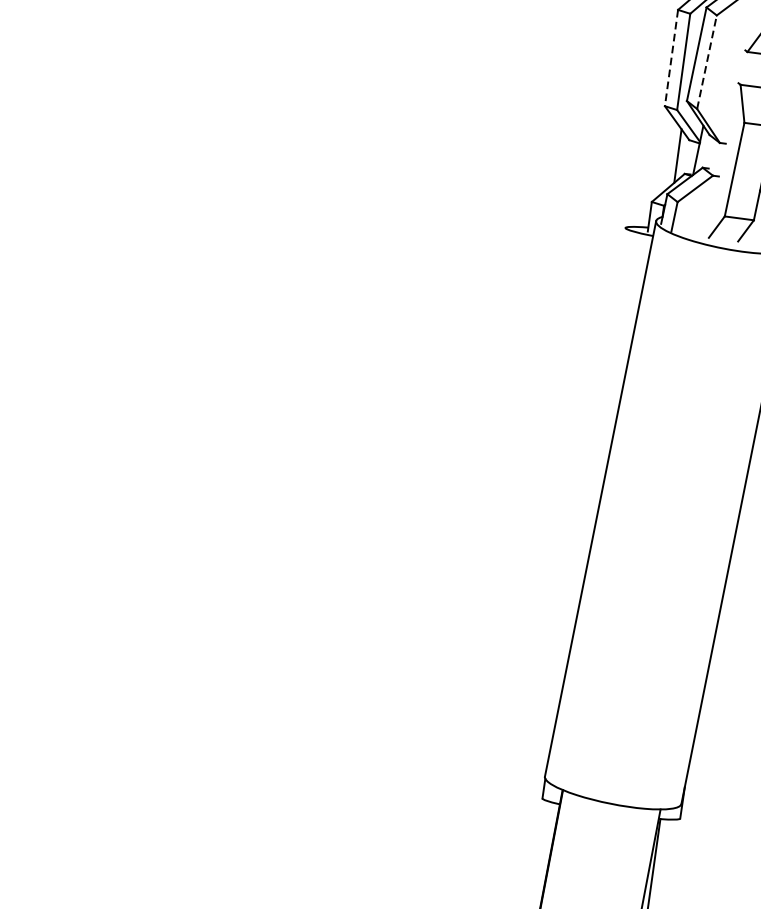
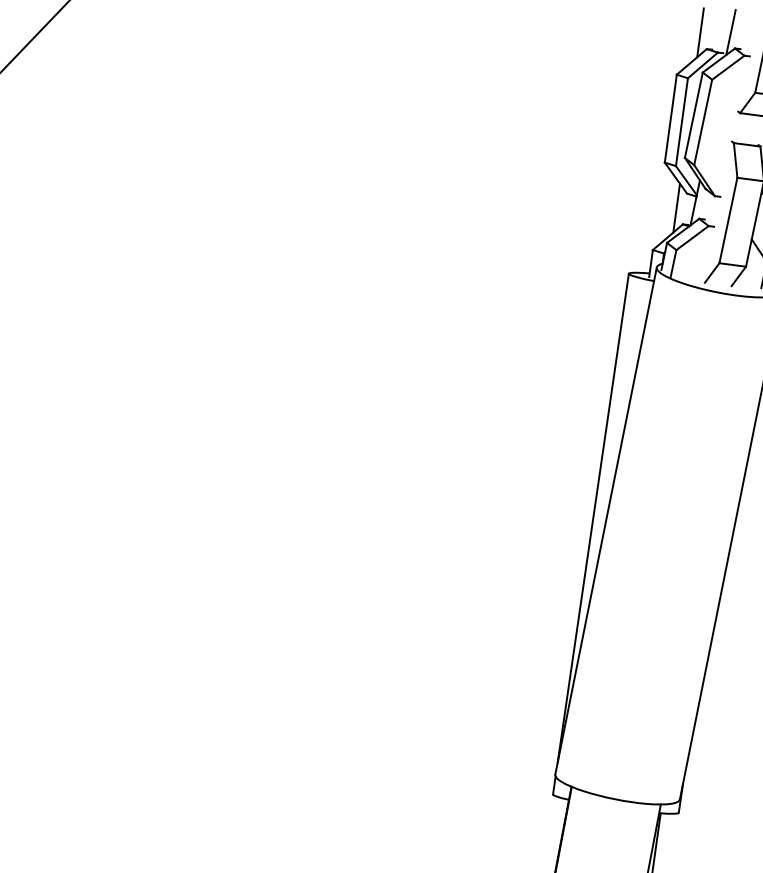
line: (671, 58) -> (670, 119), dashed -> solid
line: (707, 62) -> (703, 122), dashed -> solid
line: (585, 495) -> (592, 517), added

